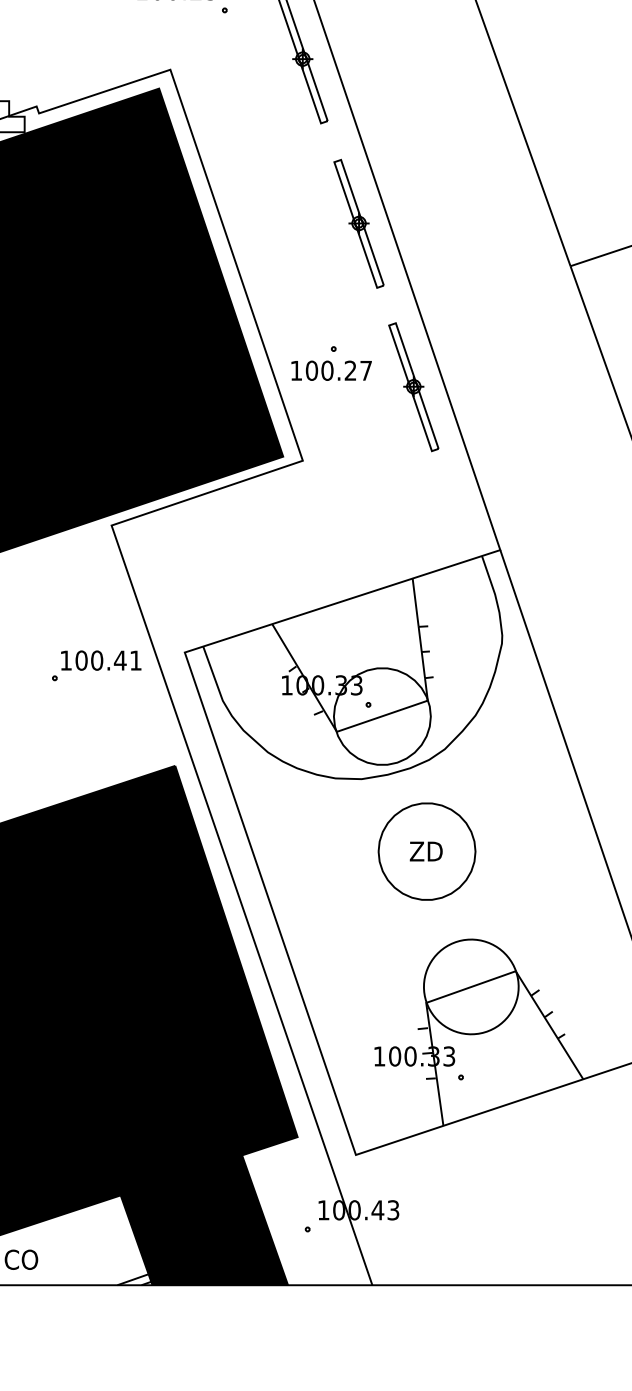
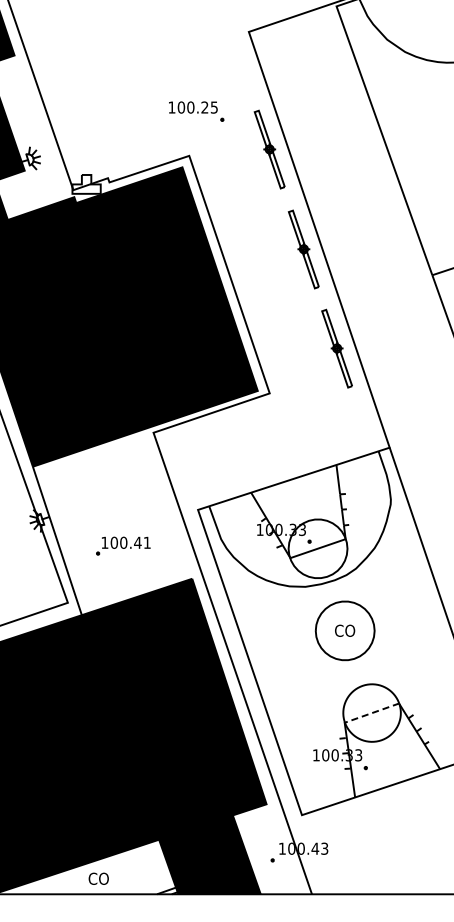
part: (330, 362) -> (286, 333), removed
part: (96, 664) -> (123, 545), moved
text: (425, 851) -> (344, 630), ZD -> CO
line: (472, 985) -> (372, 712), solid -> dashed

